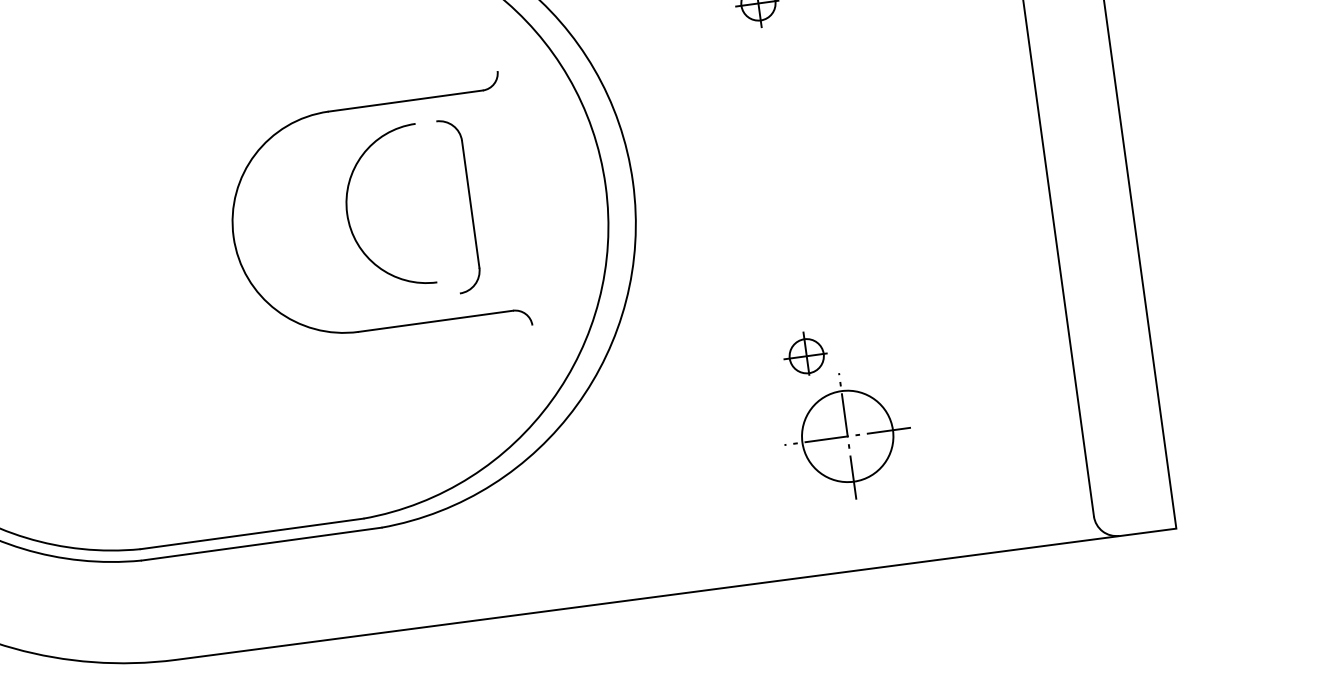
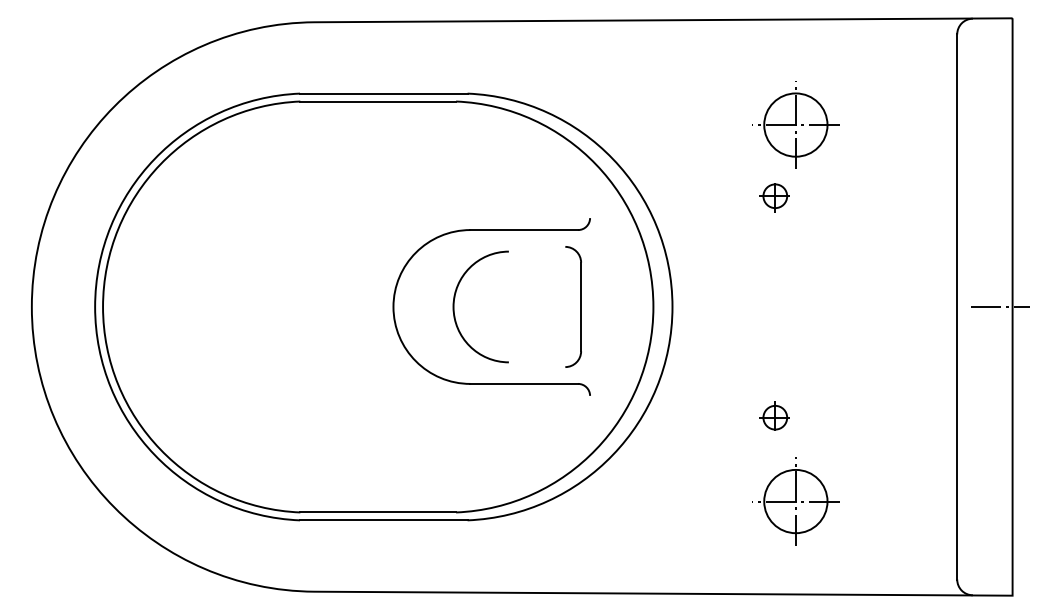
line: (1102, 118) -> (1000, 307), added
part: (469, 203) -> (580, 306), moved
arc: (348, 213) -> (454, 306), moved
part: (805, 353) -> (774, 415), moved

